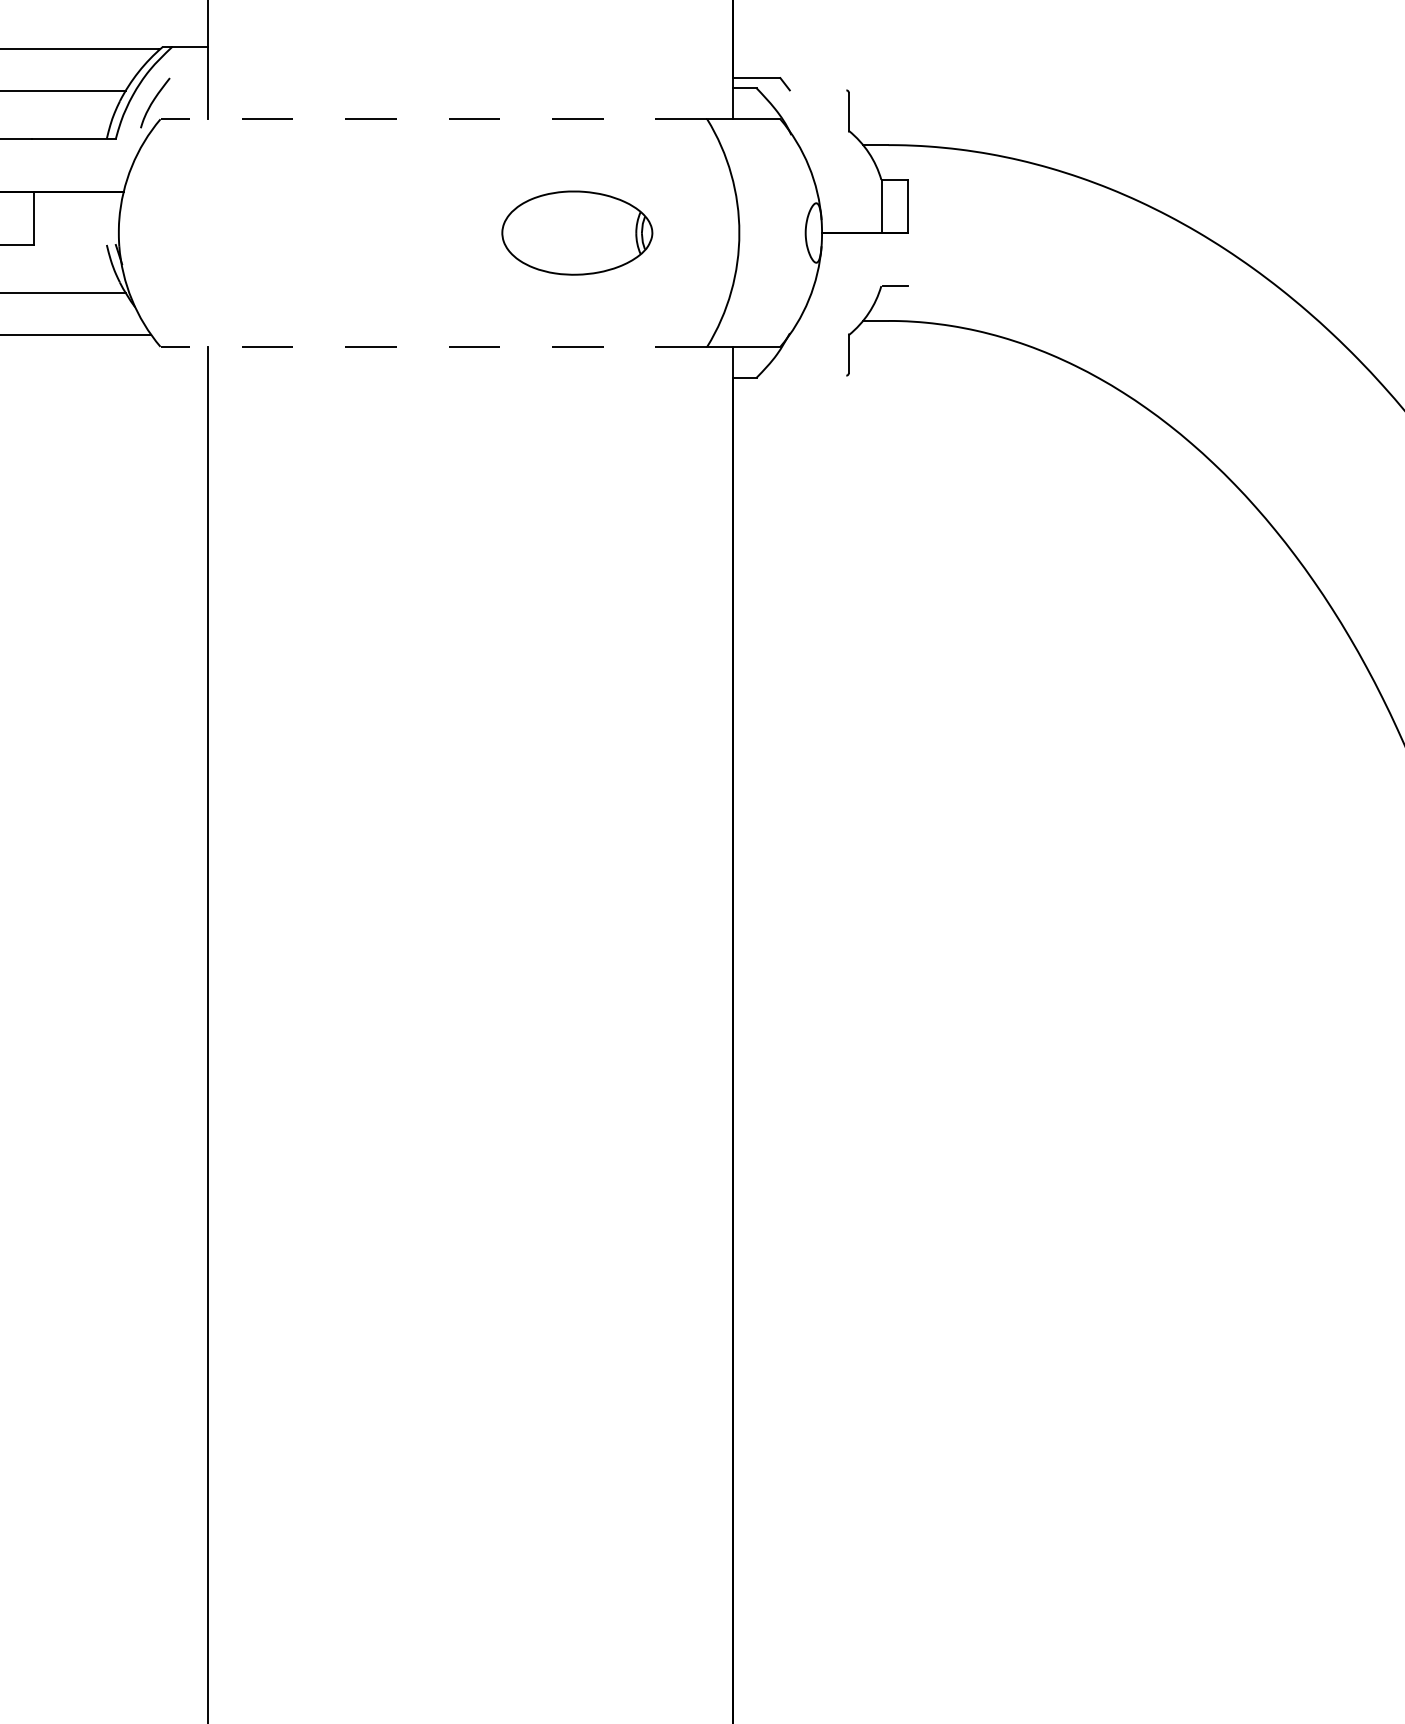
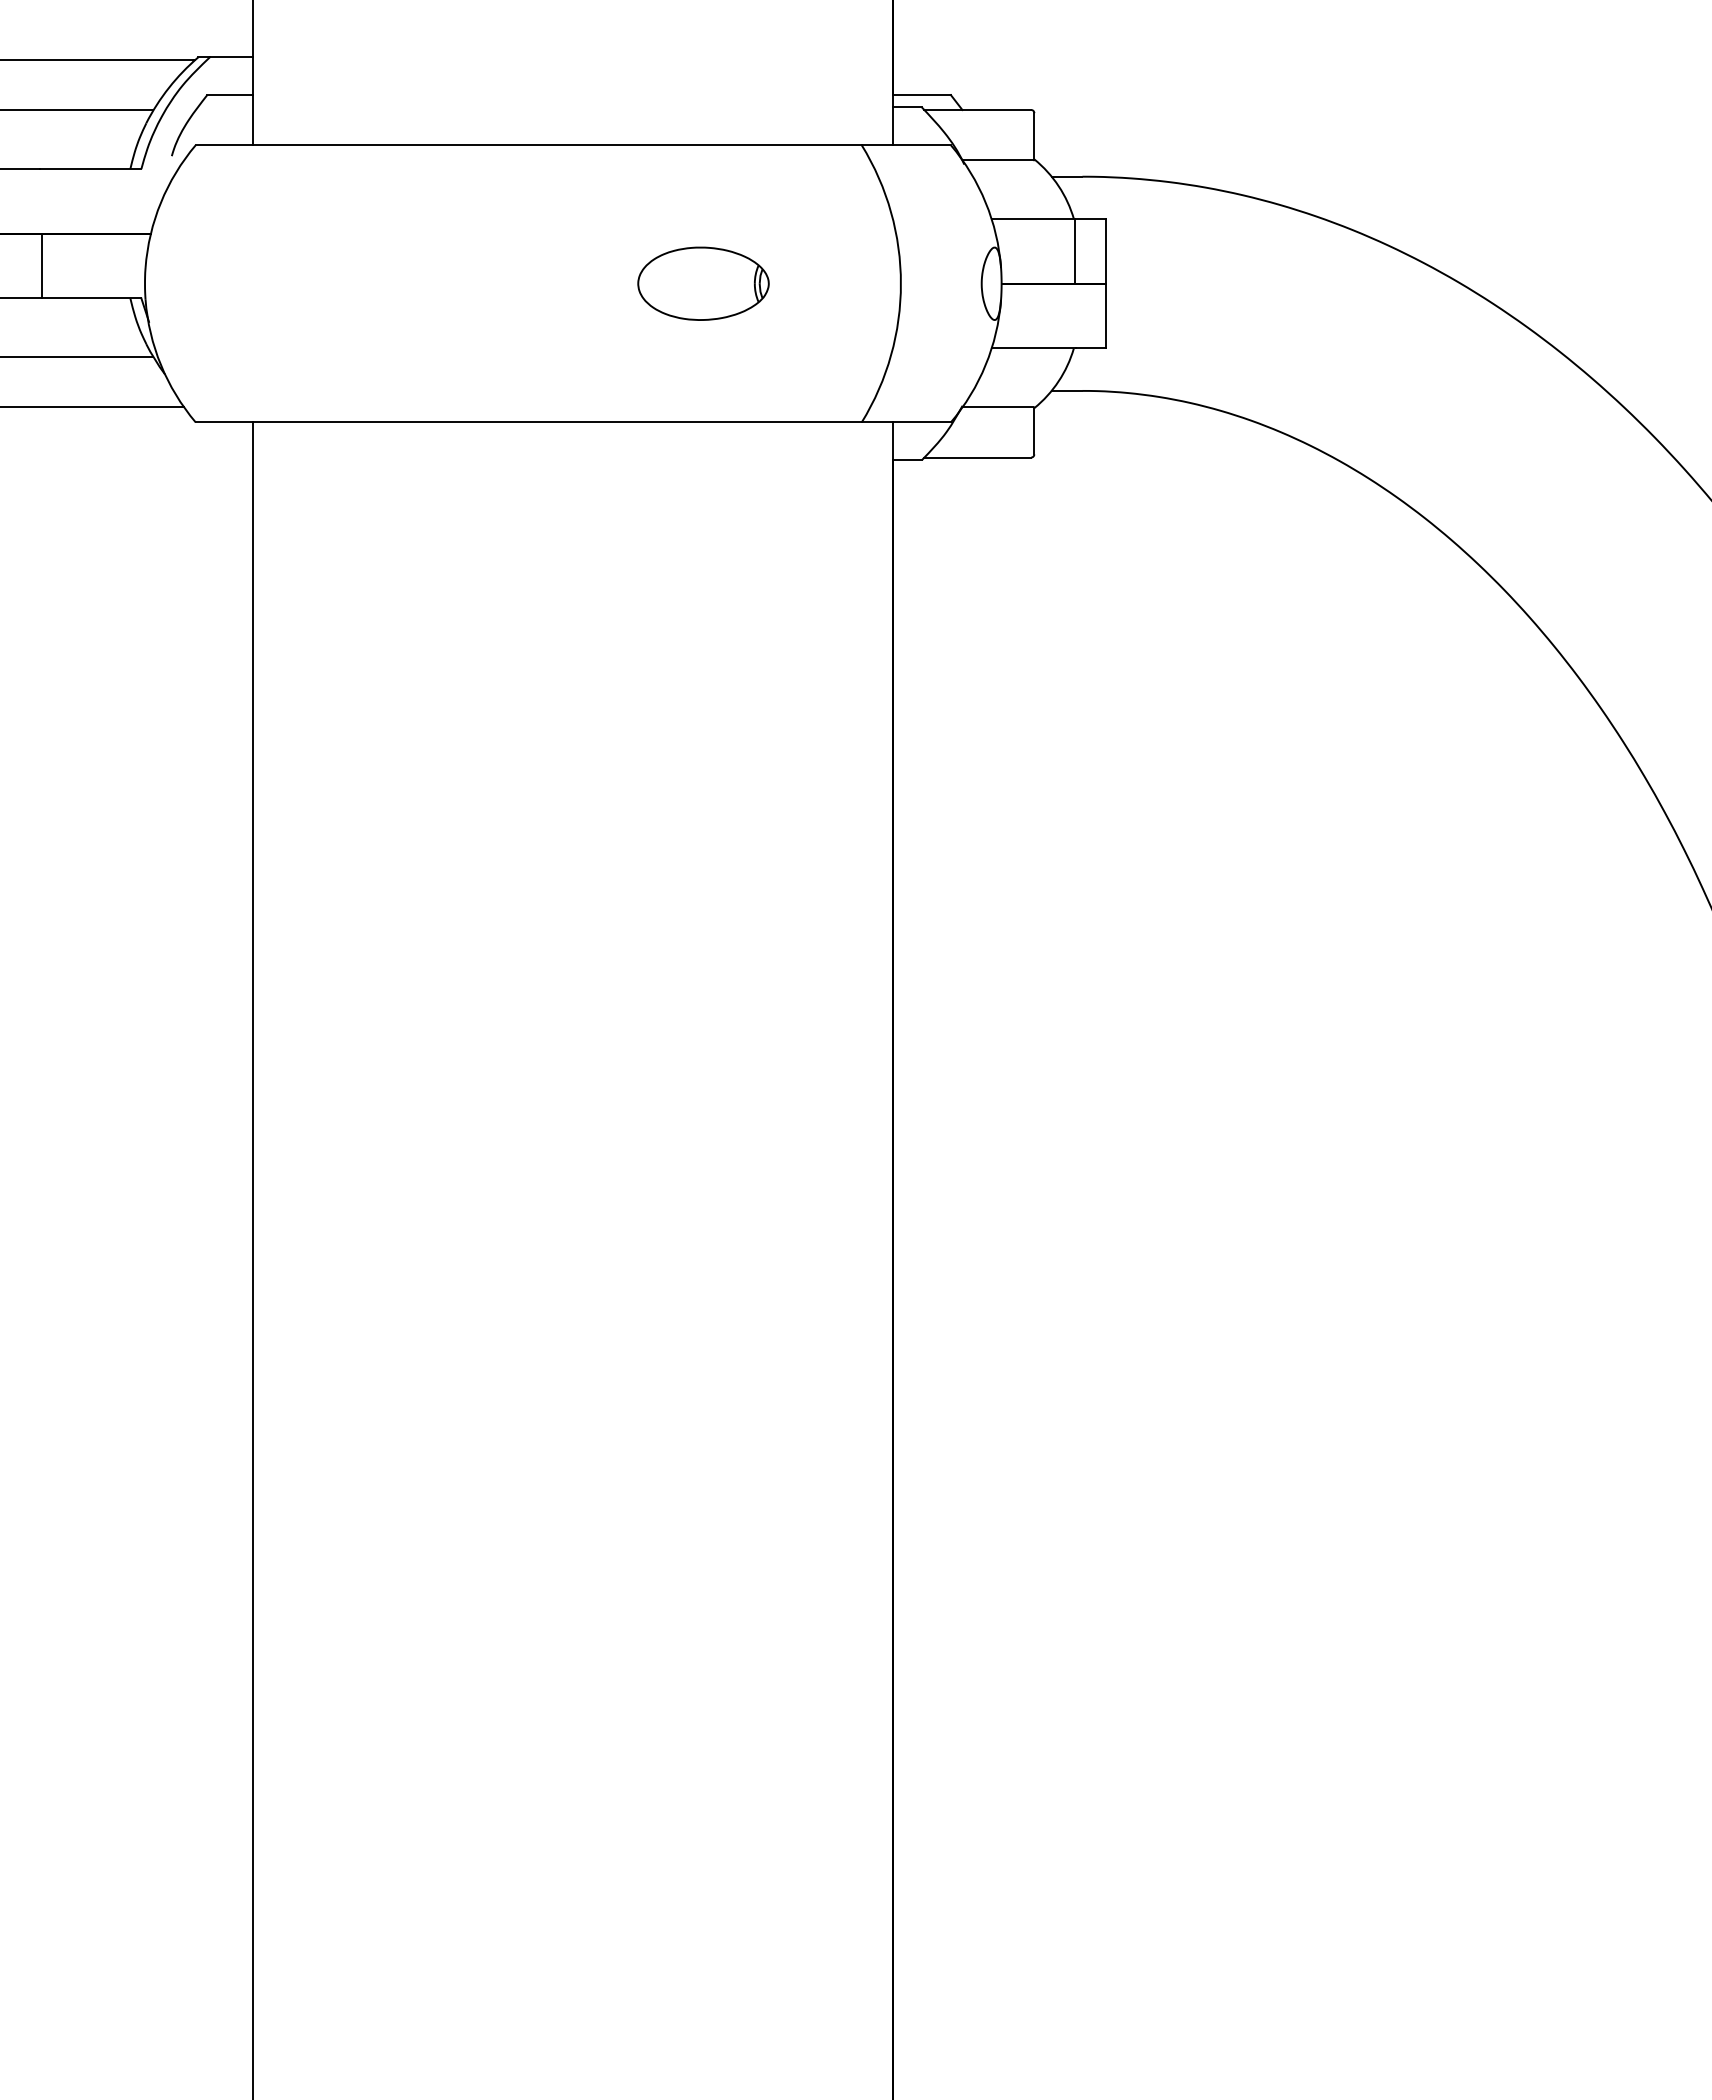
line: (188, 78) -> (229, 95), added
line: (802, 90) -> (977, 110), added
line: (433, 119) -> (528, 145), dashed -> solid
line: (818, 131) -> (997, 160), added
line: (847, 180) -> (1032, 219), added
part: (577, 232) -> (703, 283), size x0.71
line: (74, 245) -> (91, 298), added
line: (908, 259) -> (1106, 315), added
line: (848, 286) -> (1033, 348), added
line: (818, 334) -> (997, 407), added
line: (433, 346) -> (528, 422), dashed -> solid
line: (802, 375) -> (977, 457), added

